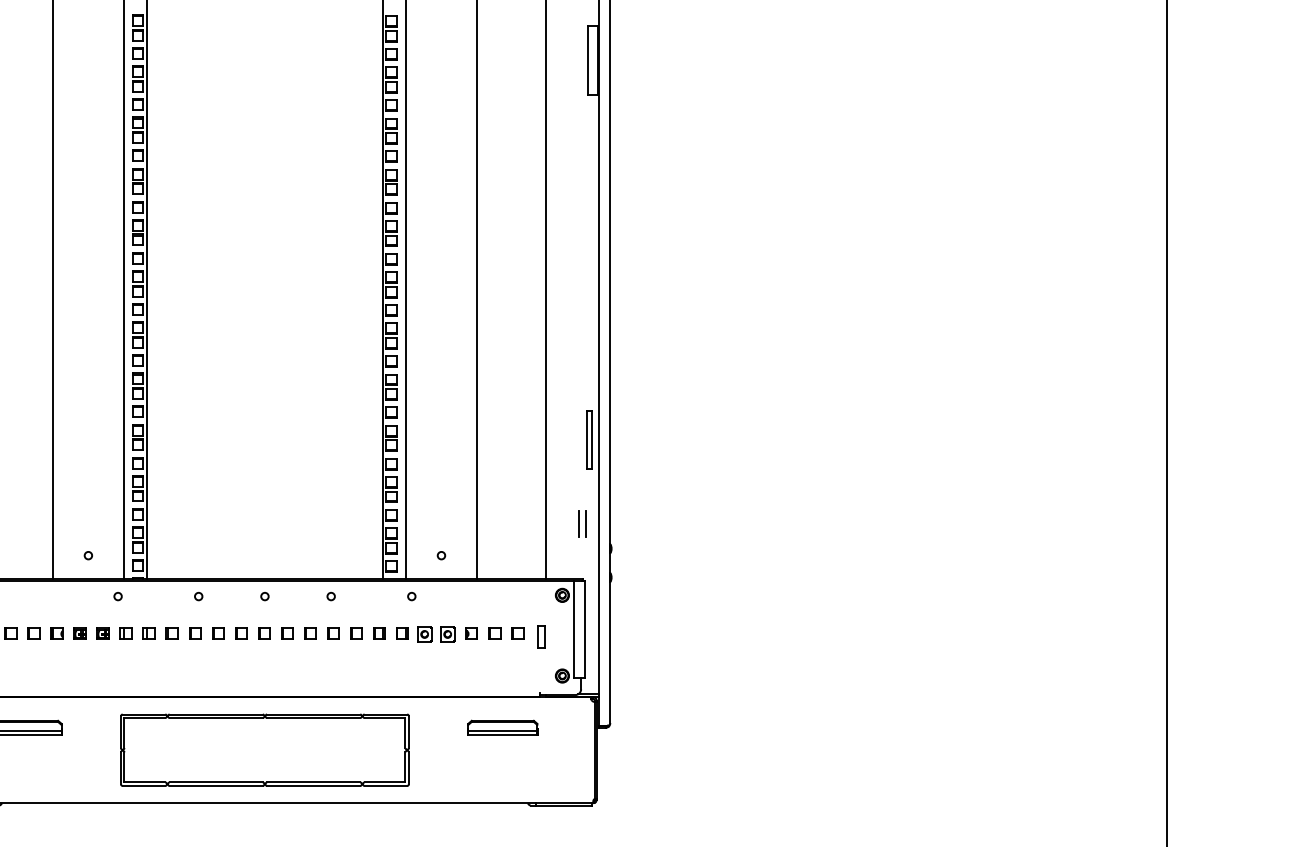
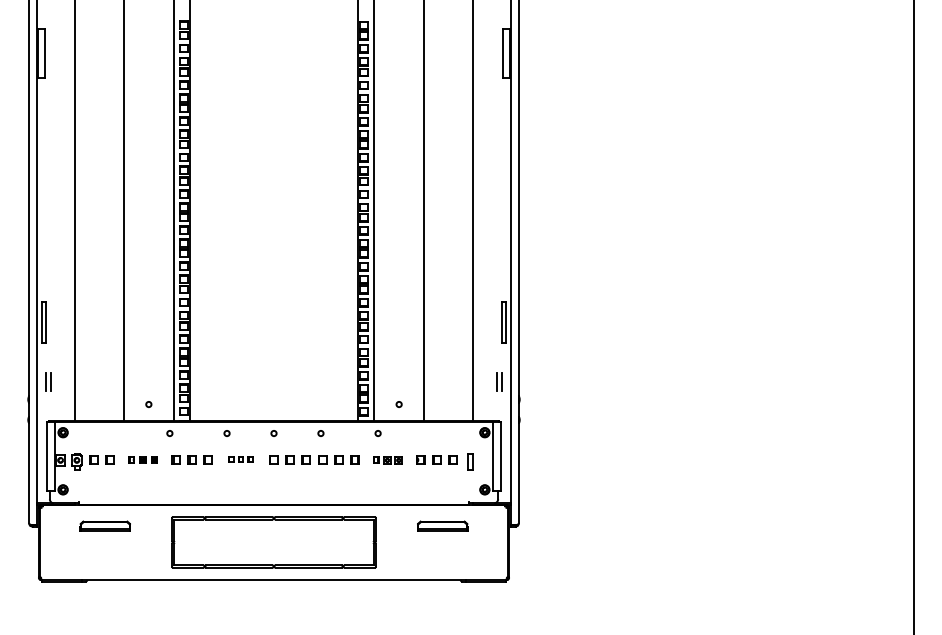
part: (79, 633) -> (142, 459), size x0.7
part: (217, 633) -> (240, 459), size x0.6
part: (425, 634) -> (387, 460), size x0.7

